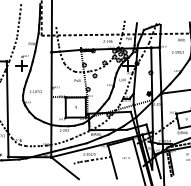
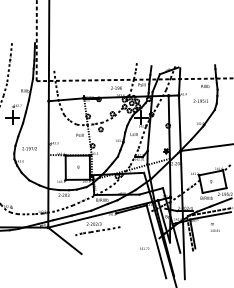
text: (126, 158) -> (144, 248), moved
line: (112, 162) -> (121, 233), removed

